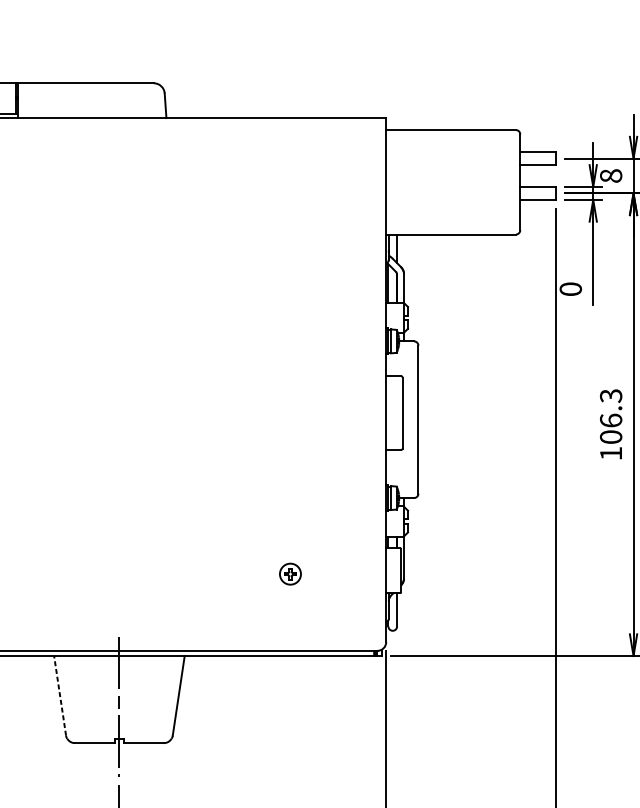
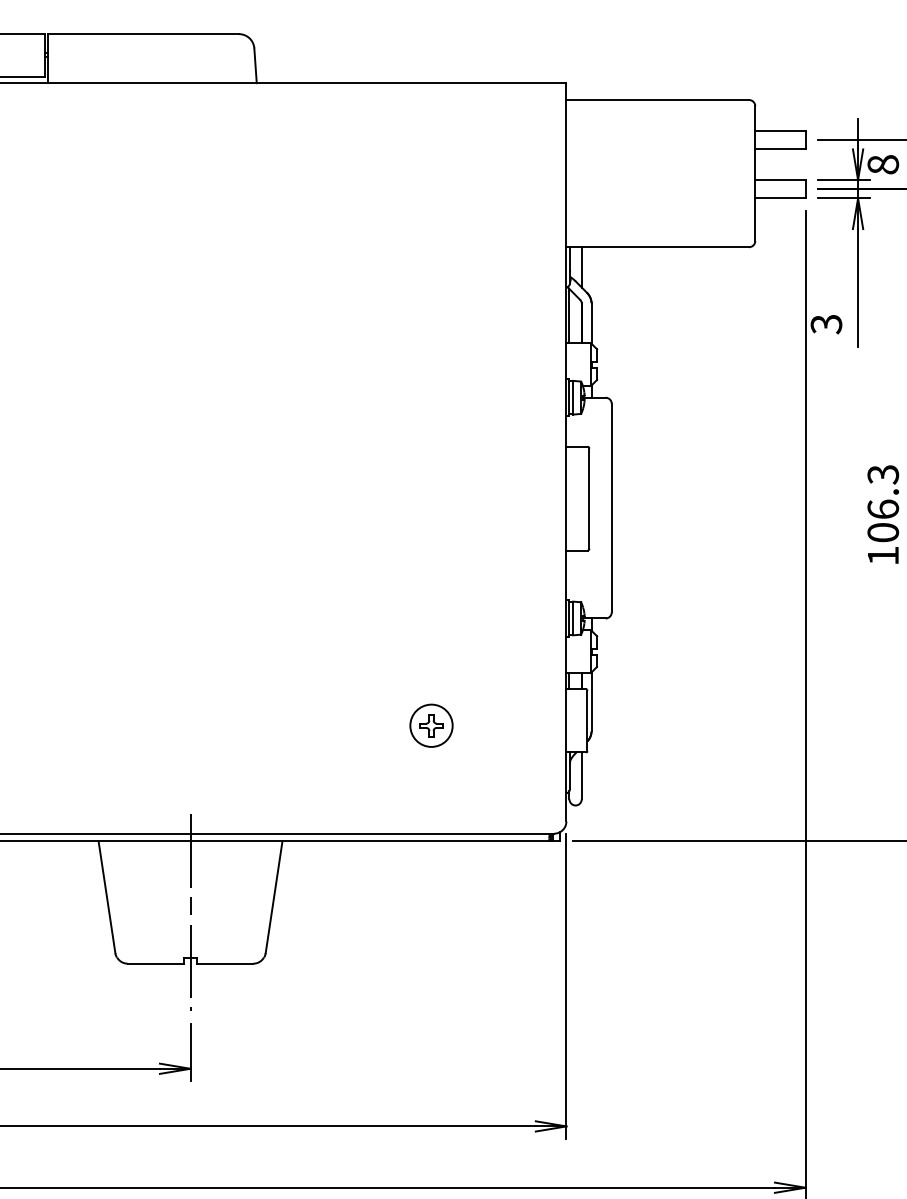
text: (570, 289) -> (826, 324), 0 -> 3
part: (290, 574) -> (431, 725), size x1.43
line: (59, 696) -> (106, 897), dashed -> solid

